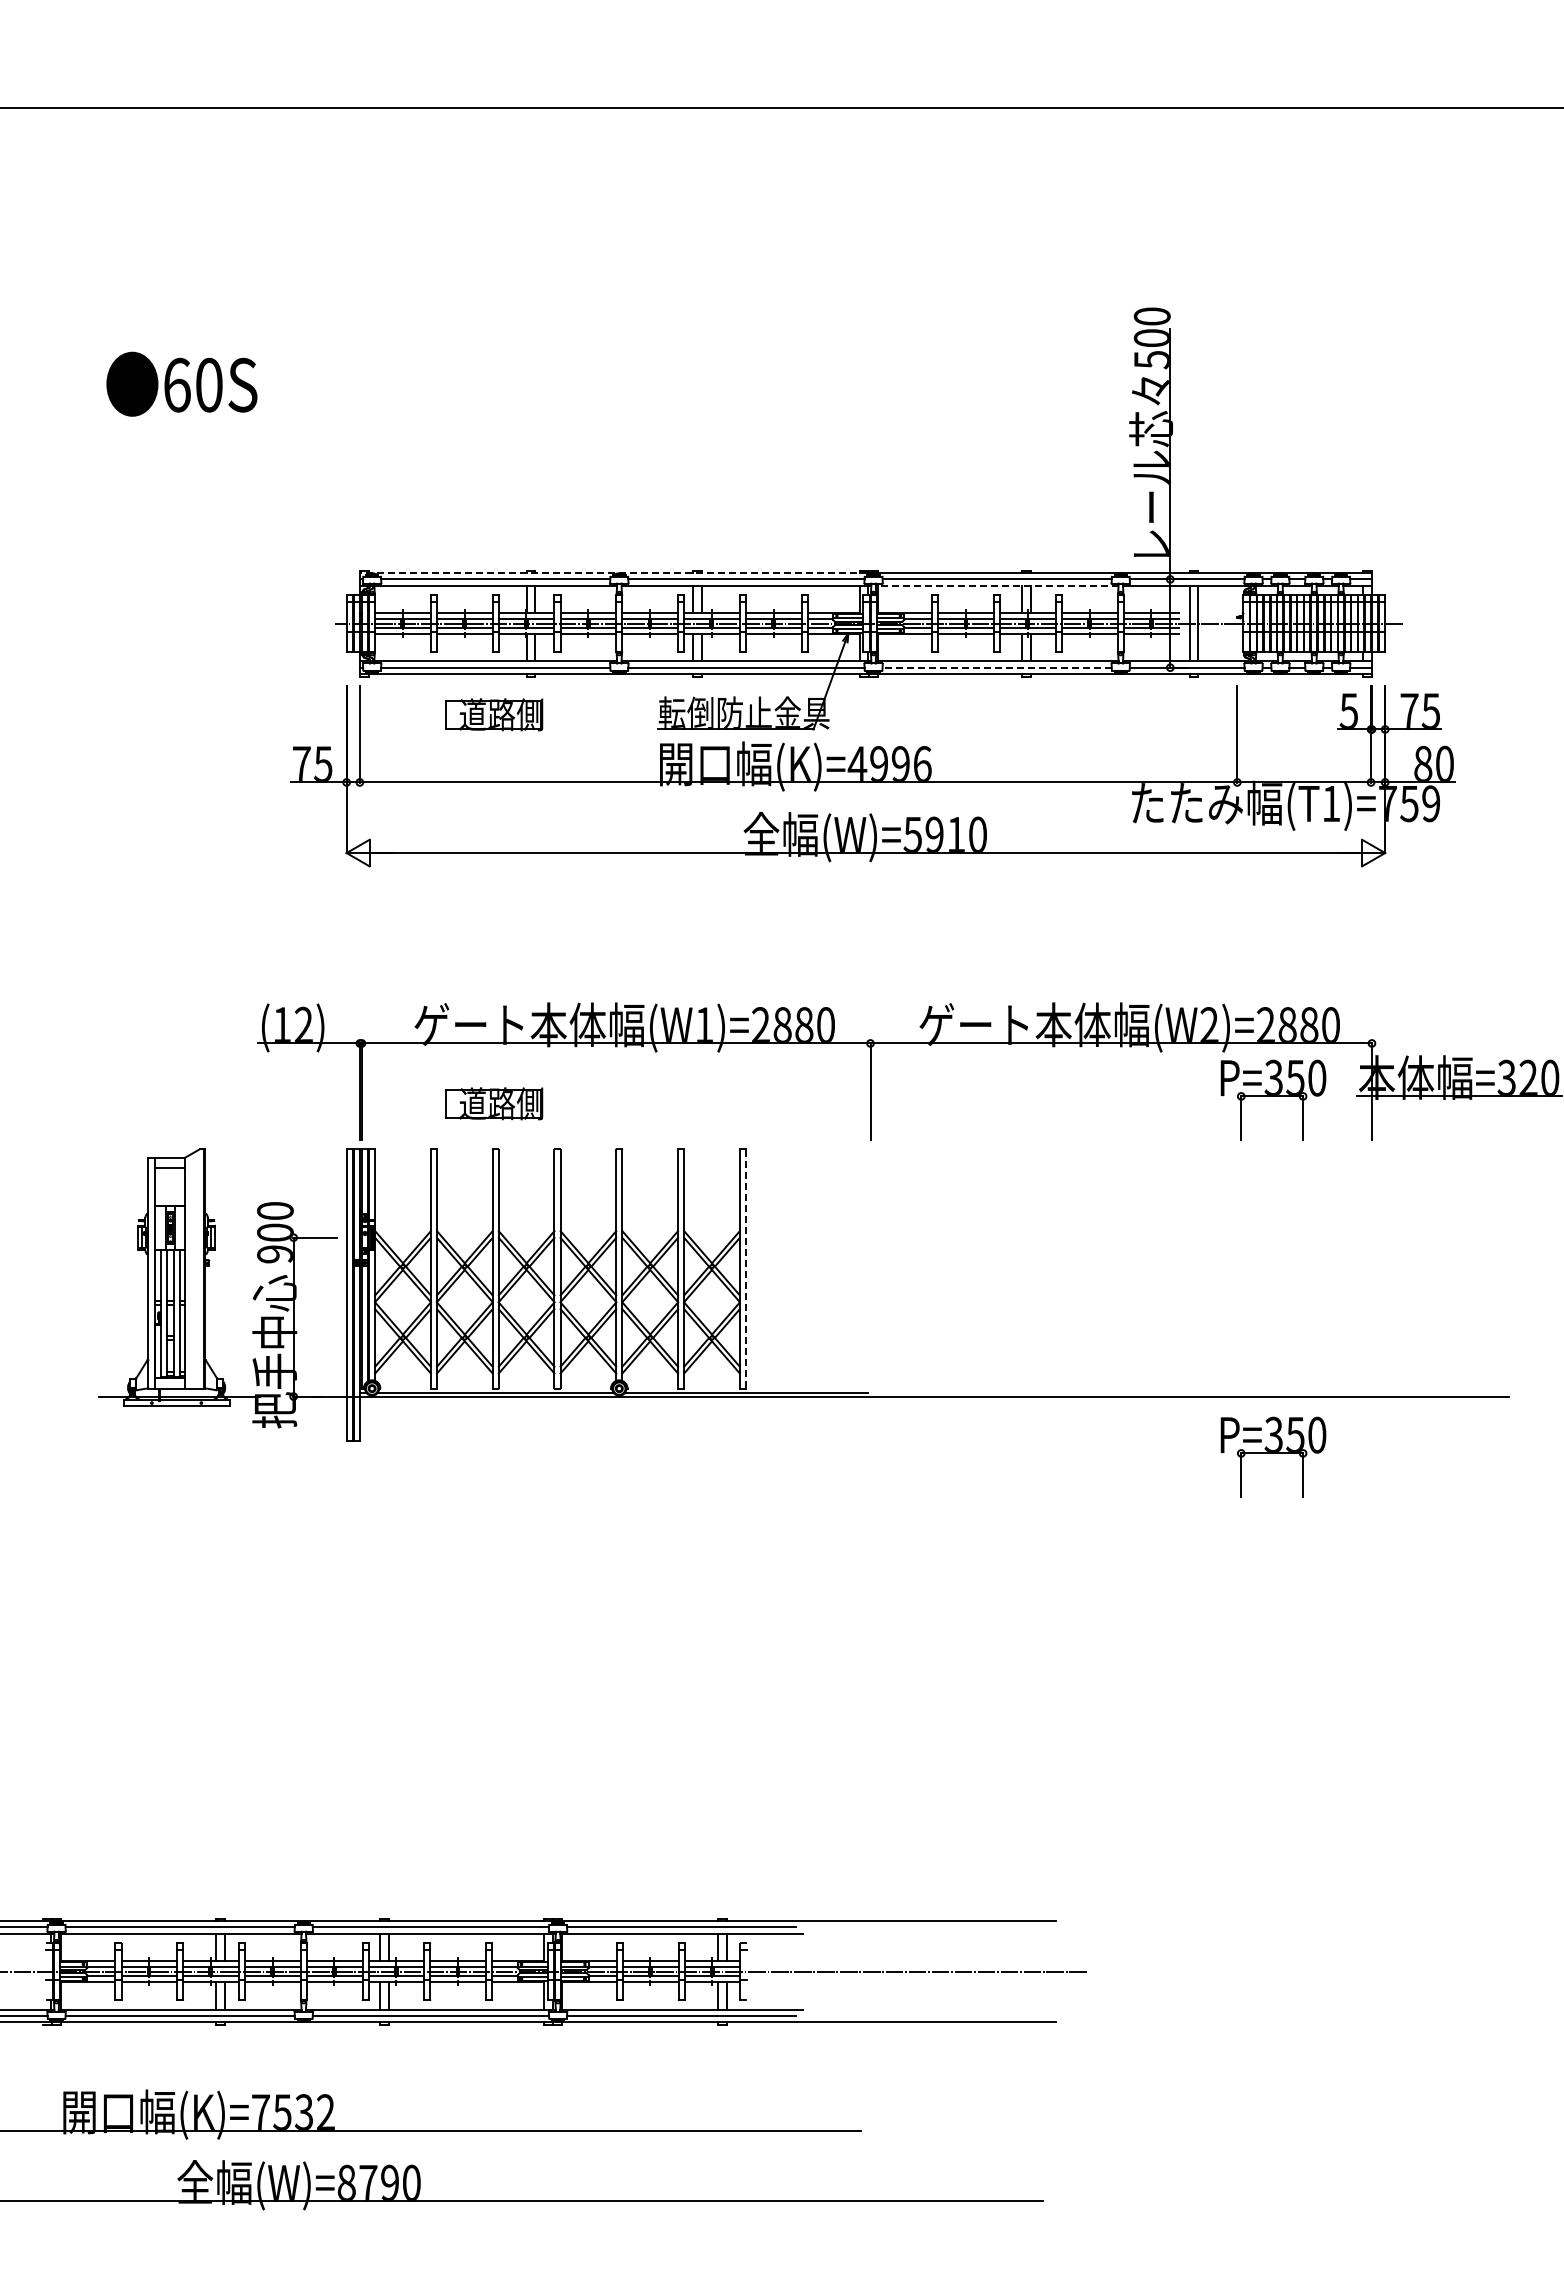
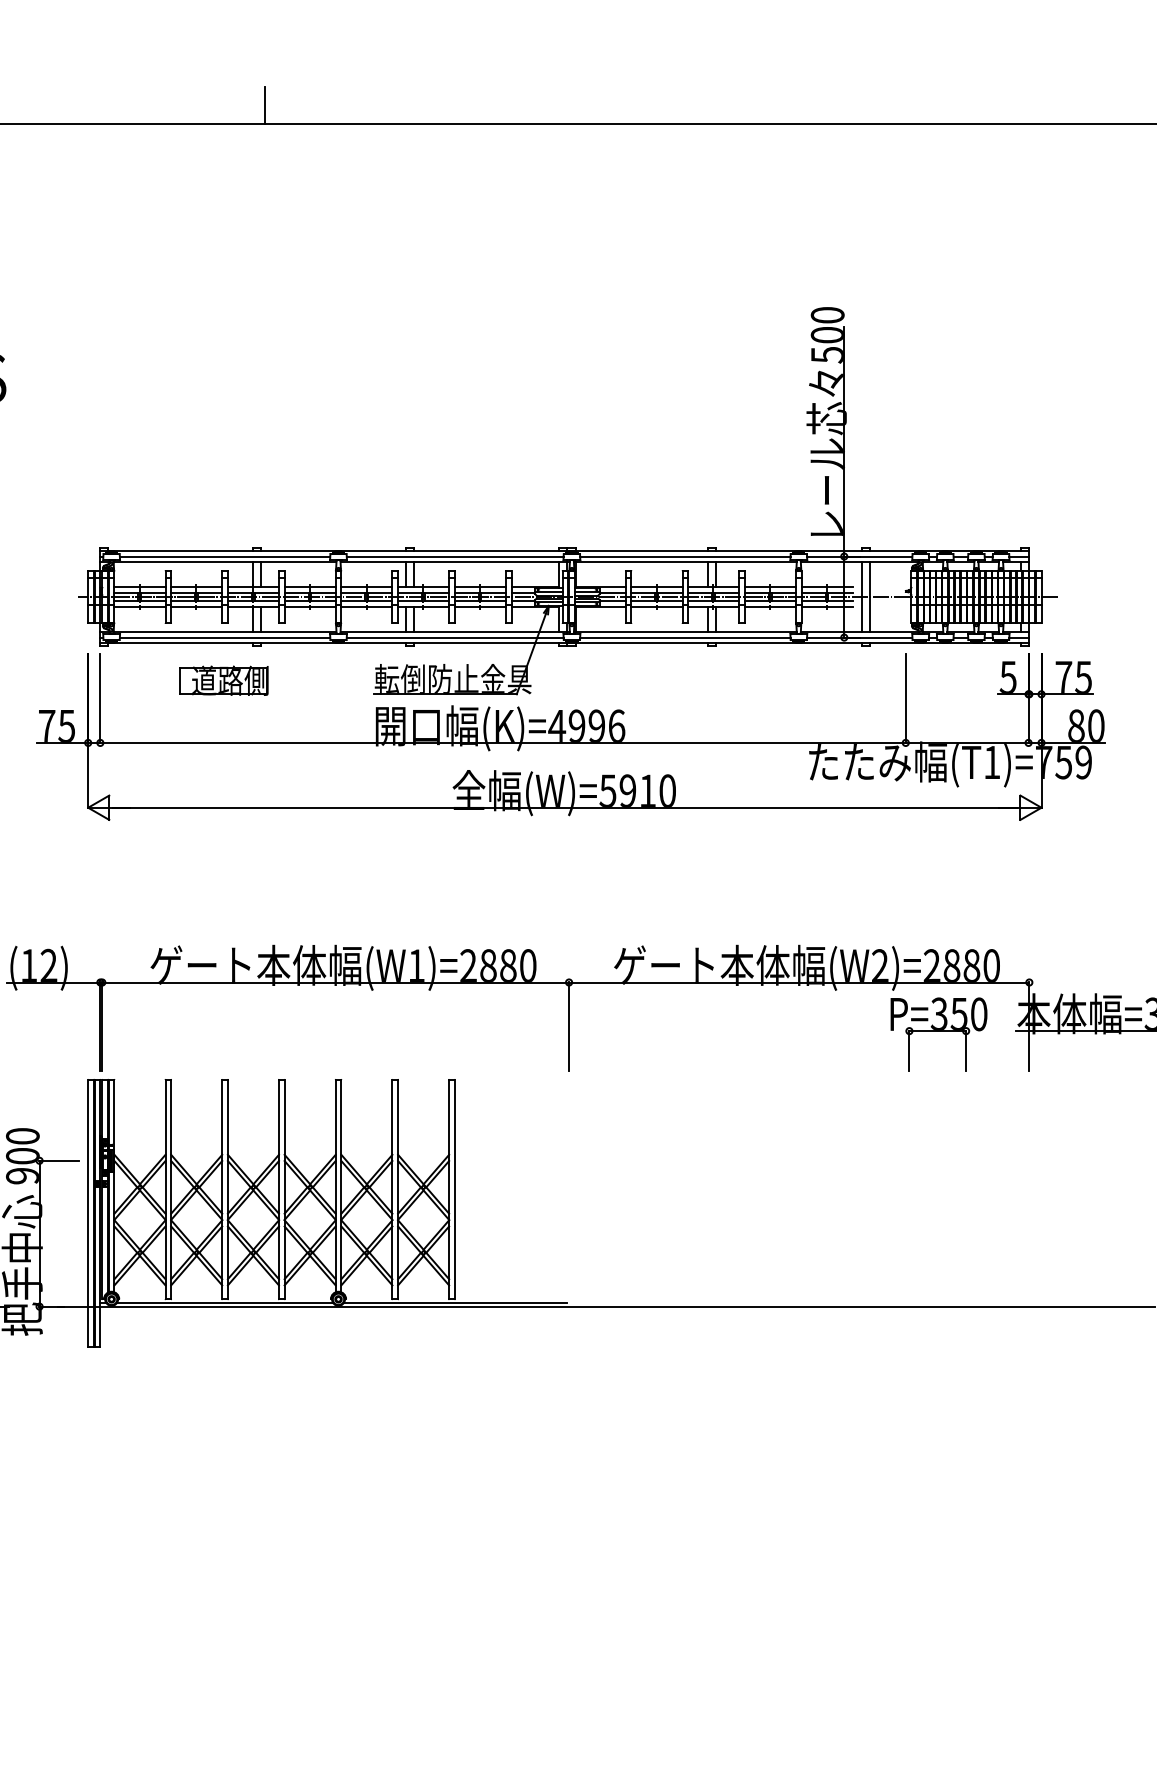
line: (538, 88) -> (264, 105), added
line: (613, 573) -> (333, 551), dashed -> solid
line: (996, 585) -> (684, 562), dashed -> solid
line: (997, 667) -> (685, 637), dashed -> solid
part: (494, 1103) -> (223, 1037), removed
line: (746, 1269) -> (455, 1189), dashed -> solid
part: (1273, 1456) -> (938, 1361), removed

